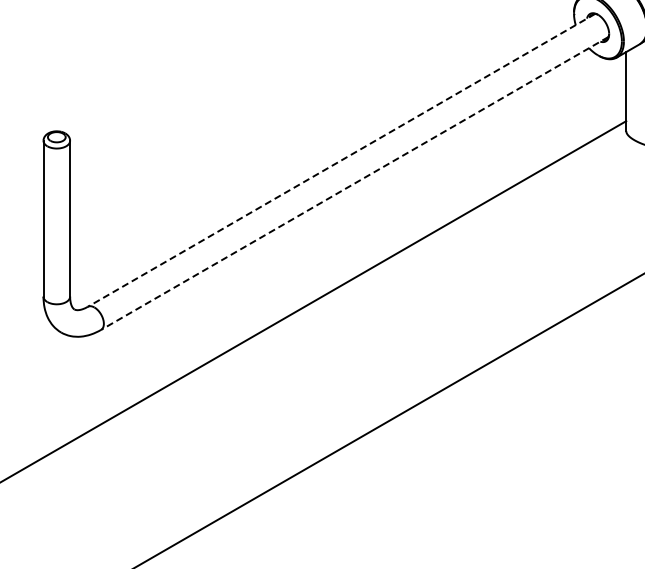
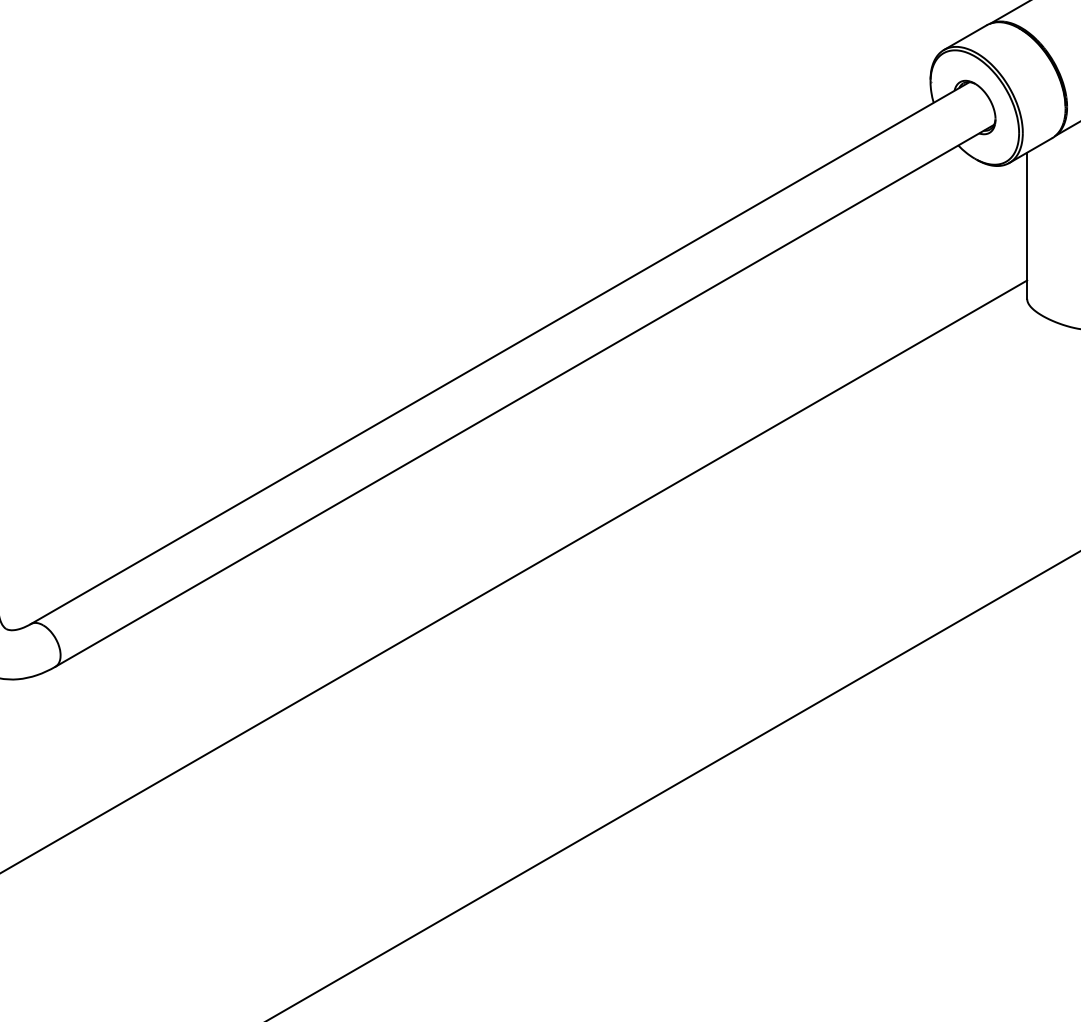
line: (341, 160) -> (500, 353), dashed -> solid
line: (354, 183) -> (524, 395), dashed -> solid

